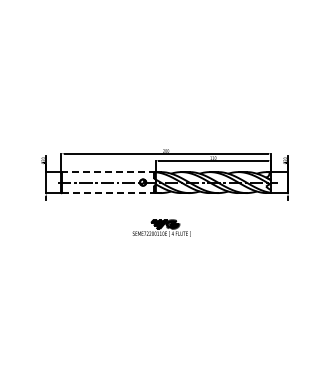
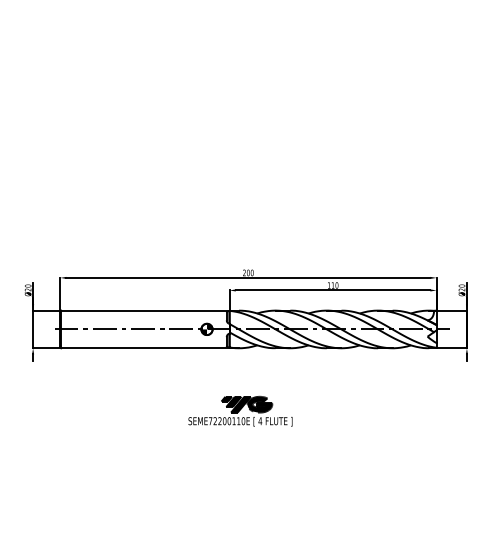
line: (108, 172) -> (144, 311), dashed -> solid
line: (108, 193) -> (144, 348), dashed -> solid

